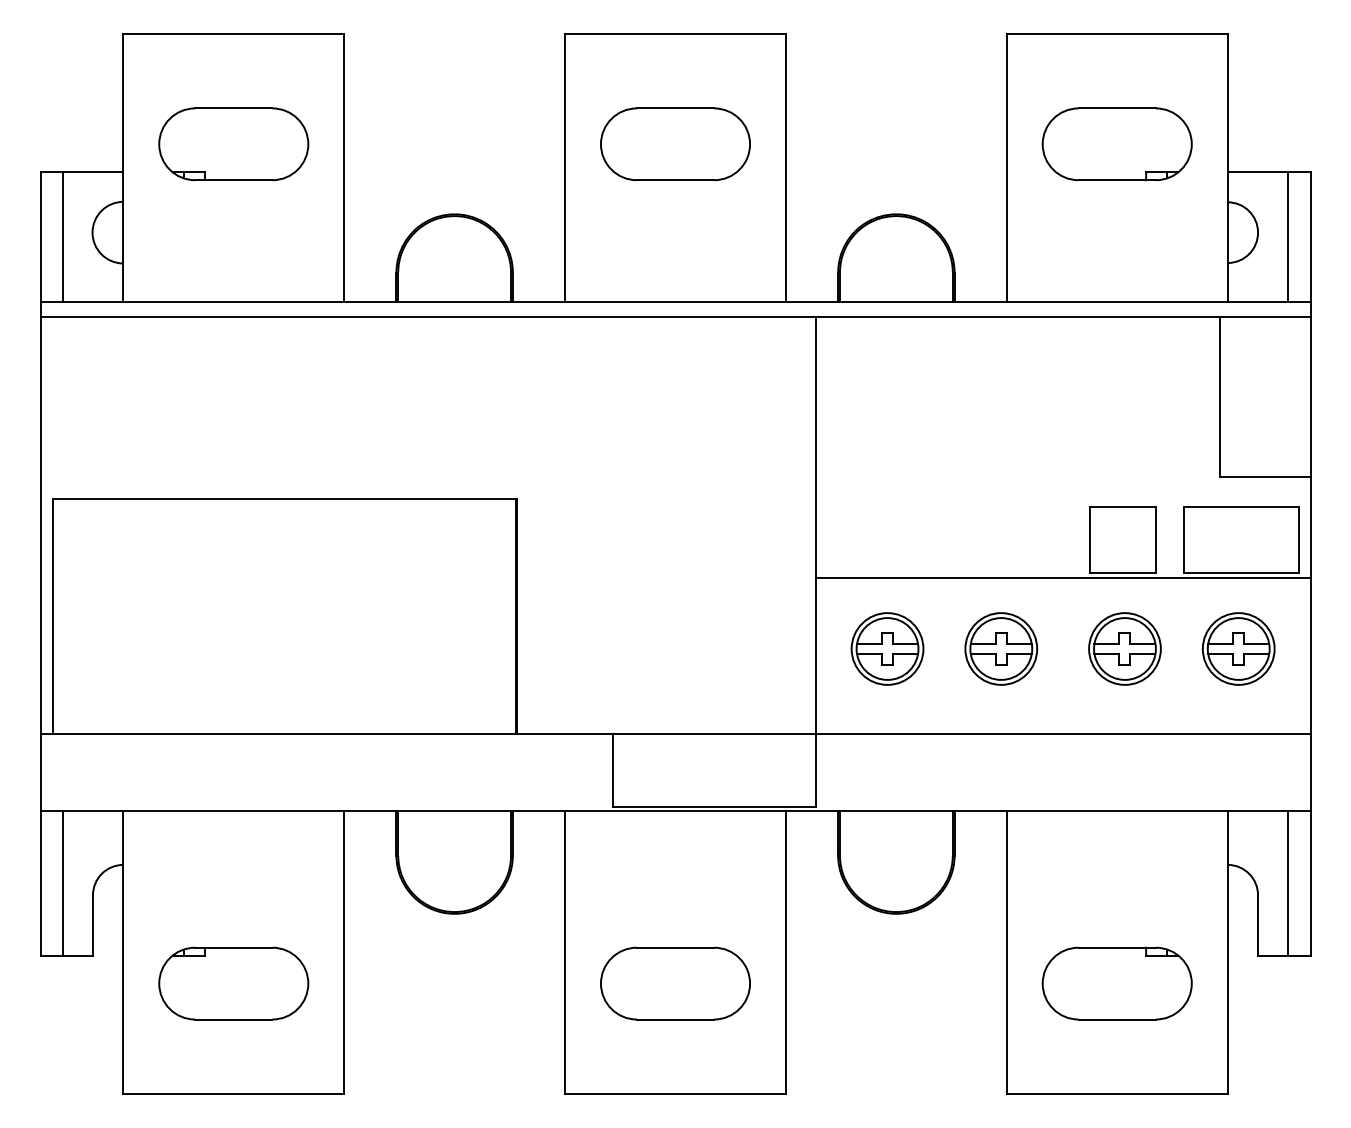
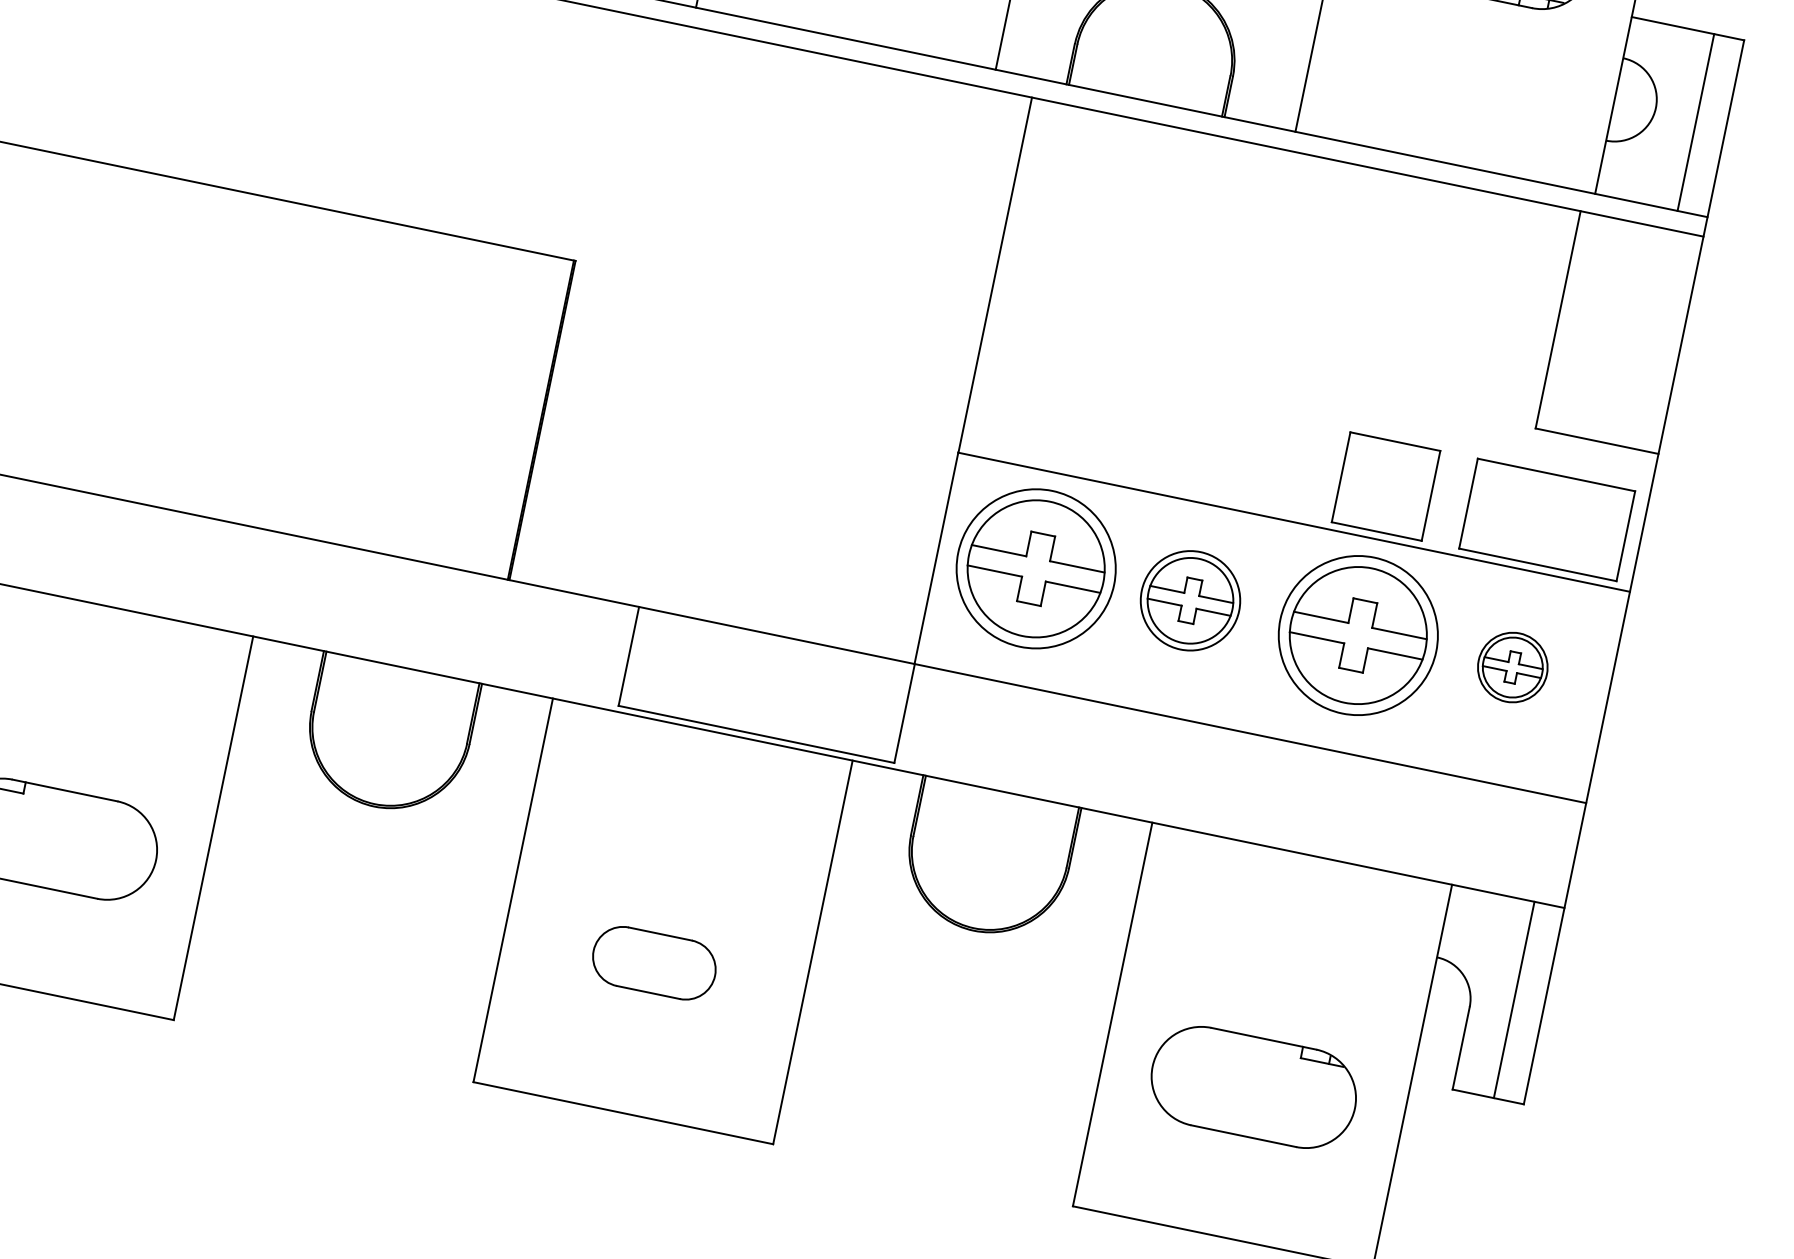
part: (887, 648) -> (1036, 568), size x1.6
part: (1124, 648) -> (1357, 634), size x1.6
part: (1238, 648) -> (1512, 666), size x0.7
part: (675, 983) -> (654, 963), size x0.6

